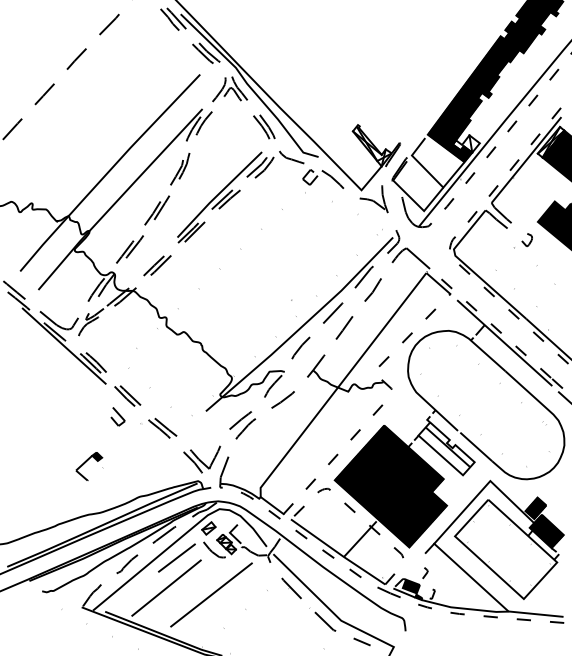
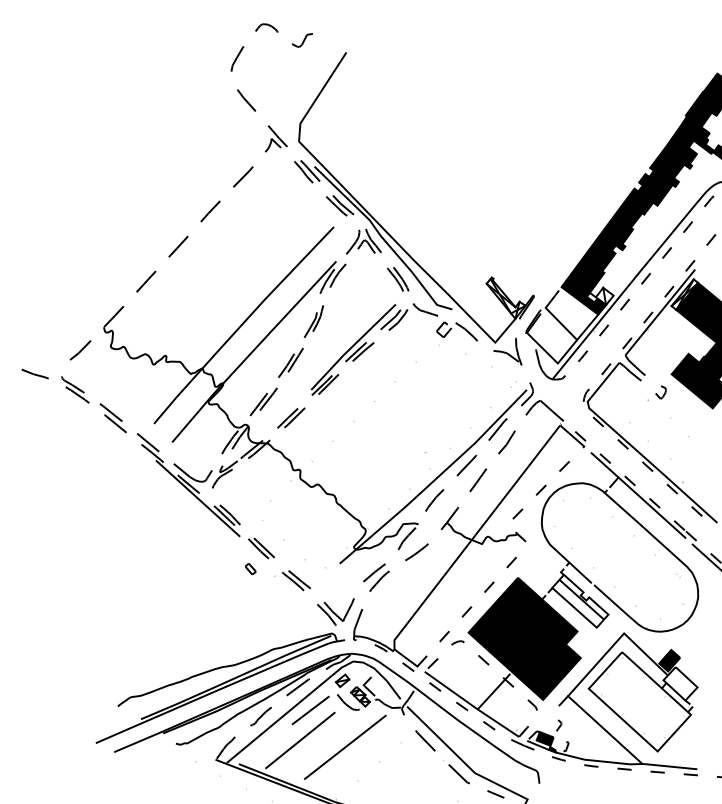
part: (117, 416) -> (251, 568), size x0.6
part: (89, 466) -> (223, 618), removed
hatch: (546, 531) -> (680, 683), removed

